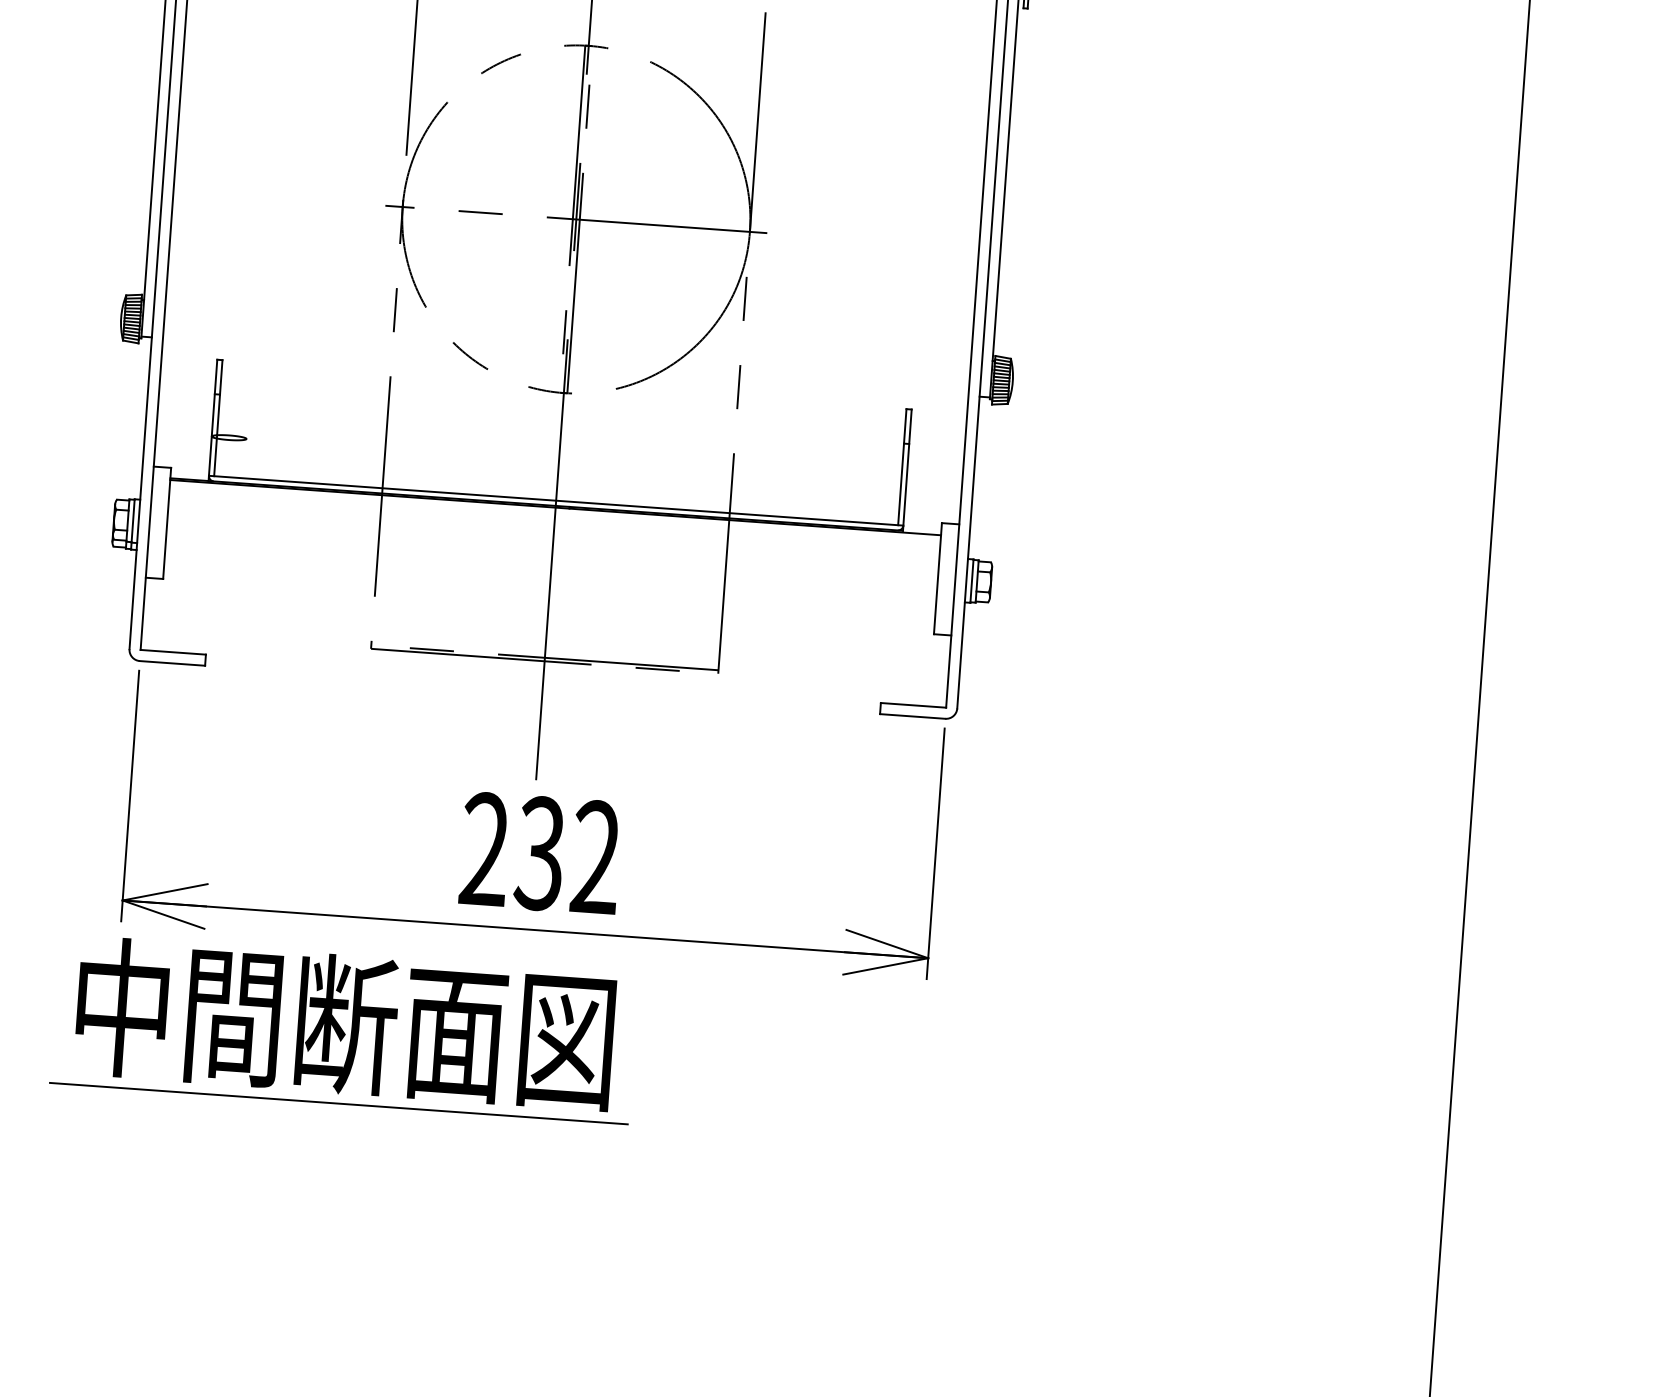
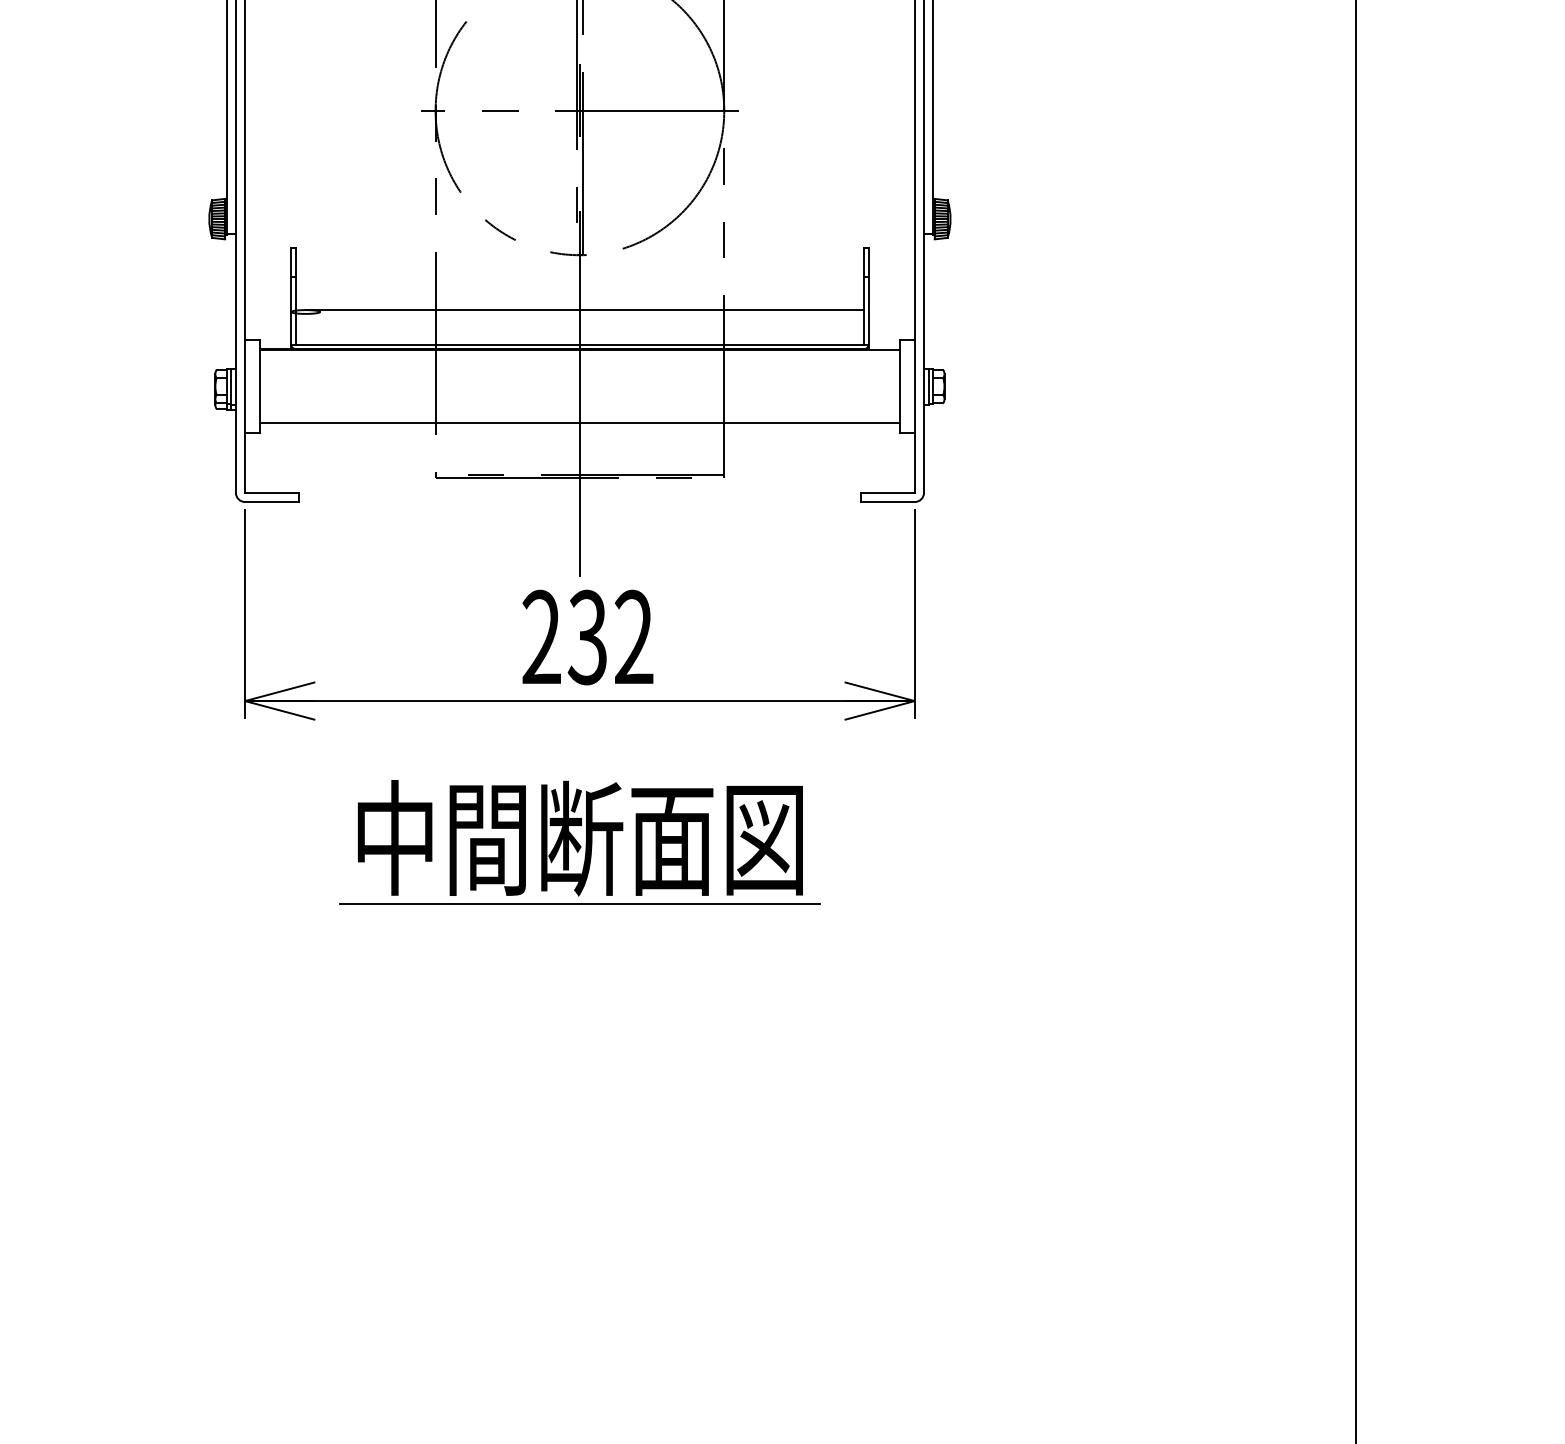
line: (564, 459) -> (584, 310), added
line: (548, 594) -> (579, 422), added
part: (343, 1029) -> (579, 842), moved

